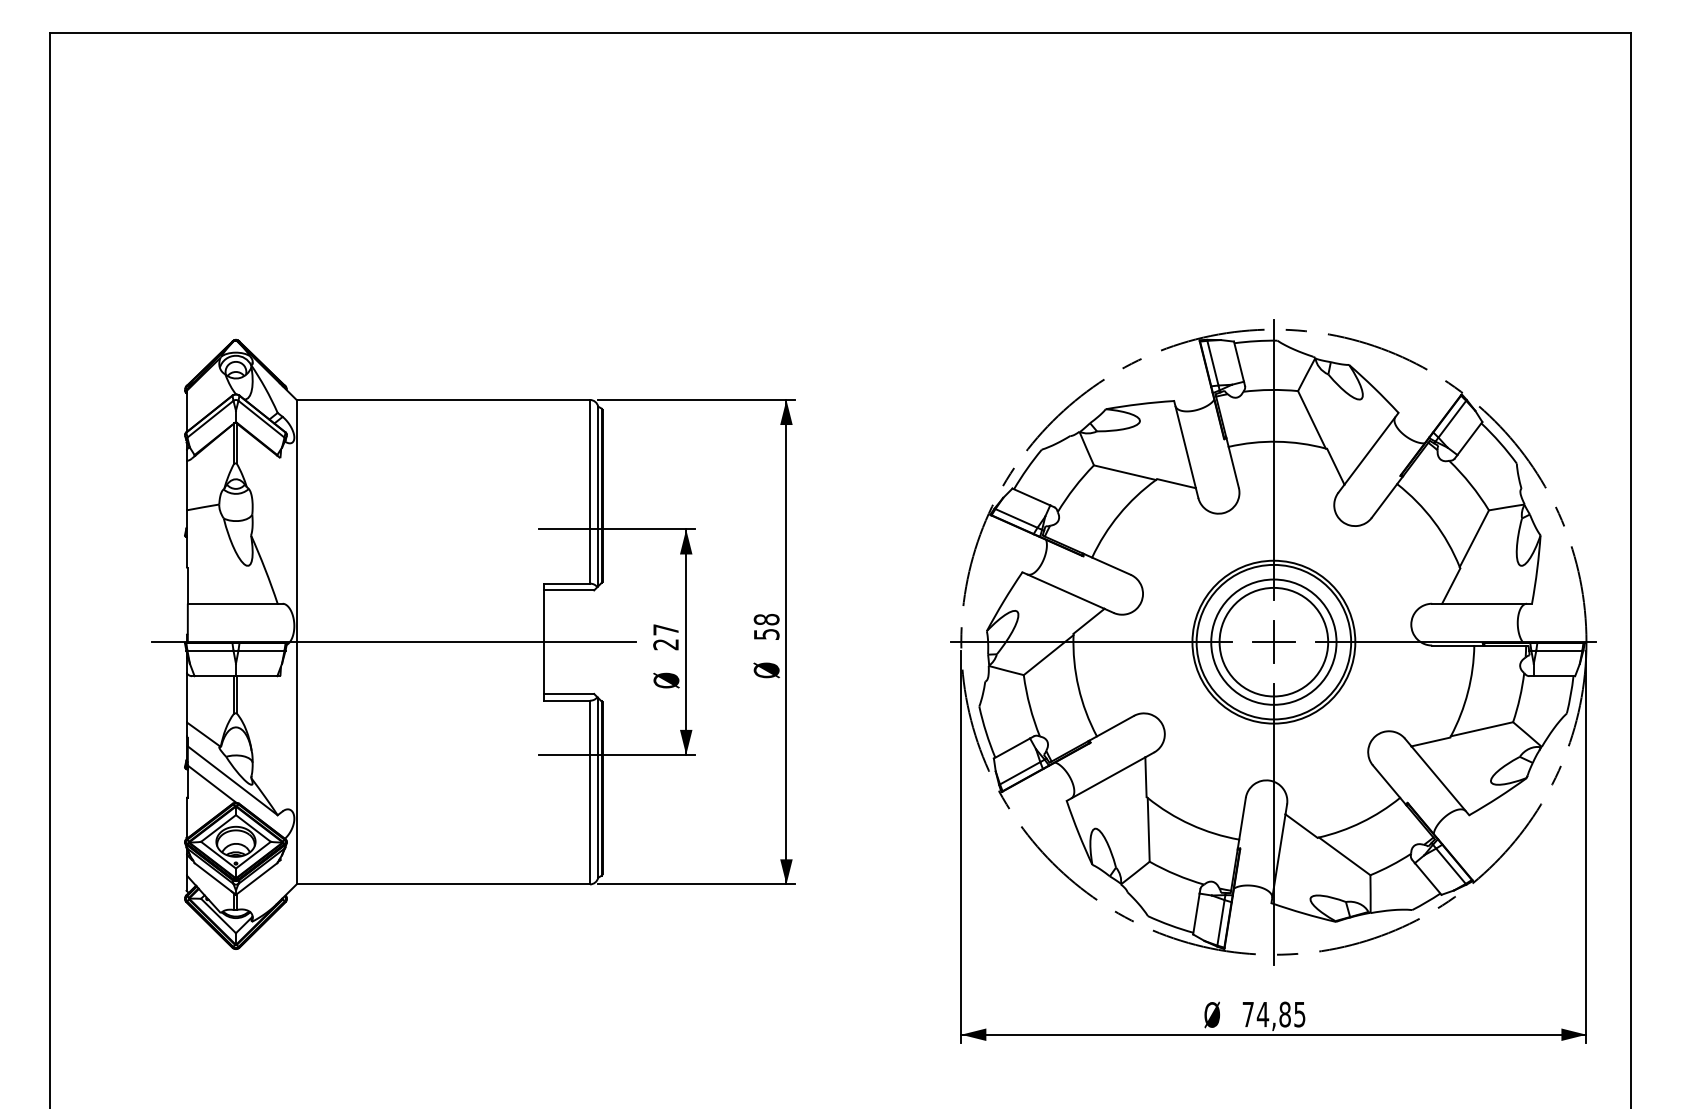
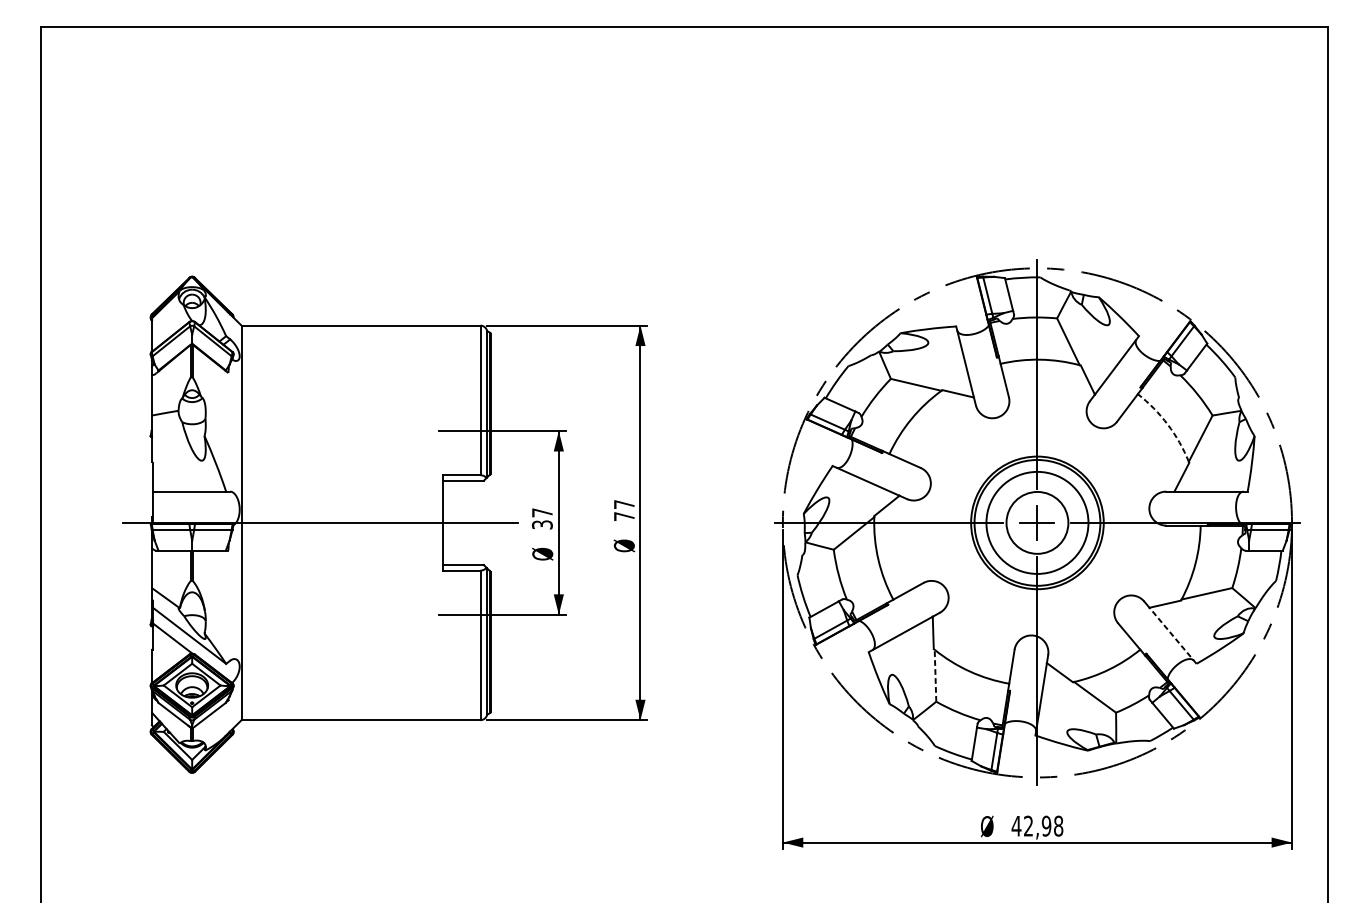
arc: (1433, 521) -> (1167, 424), solid -> dashed
text: (766, 626) -> (624, 510), 58 -> 77
circle: (1273, 641) -> (1037, 522), size x0.7
text: (665, 644) -> (541, 524), 27 -> 37
line: (1440, 780) -> (1173, 635), solid -> dashed
line: (1148, 829) -> (935, 675), solid -> dashed
text: (1273, 1014) -> (1037, 826), 74,85 -> 42,98

